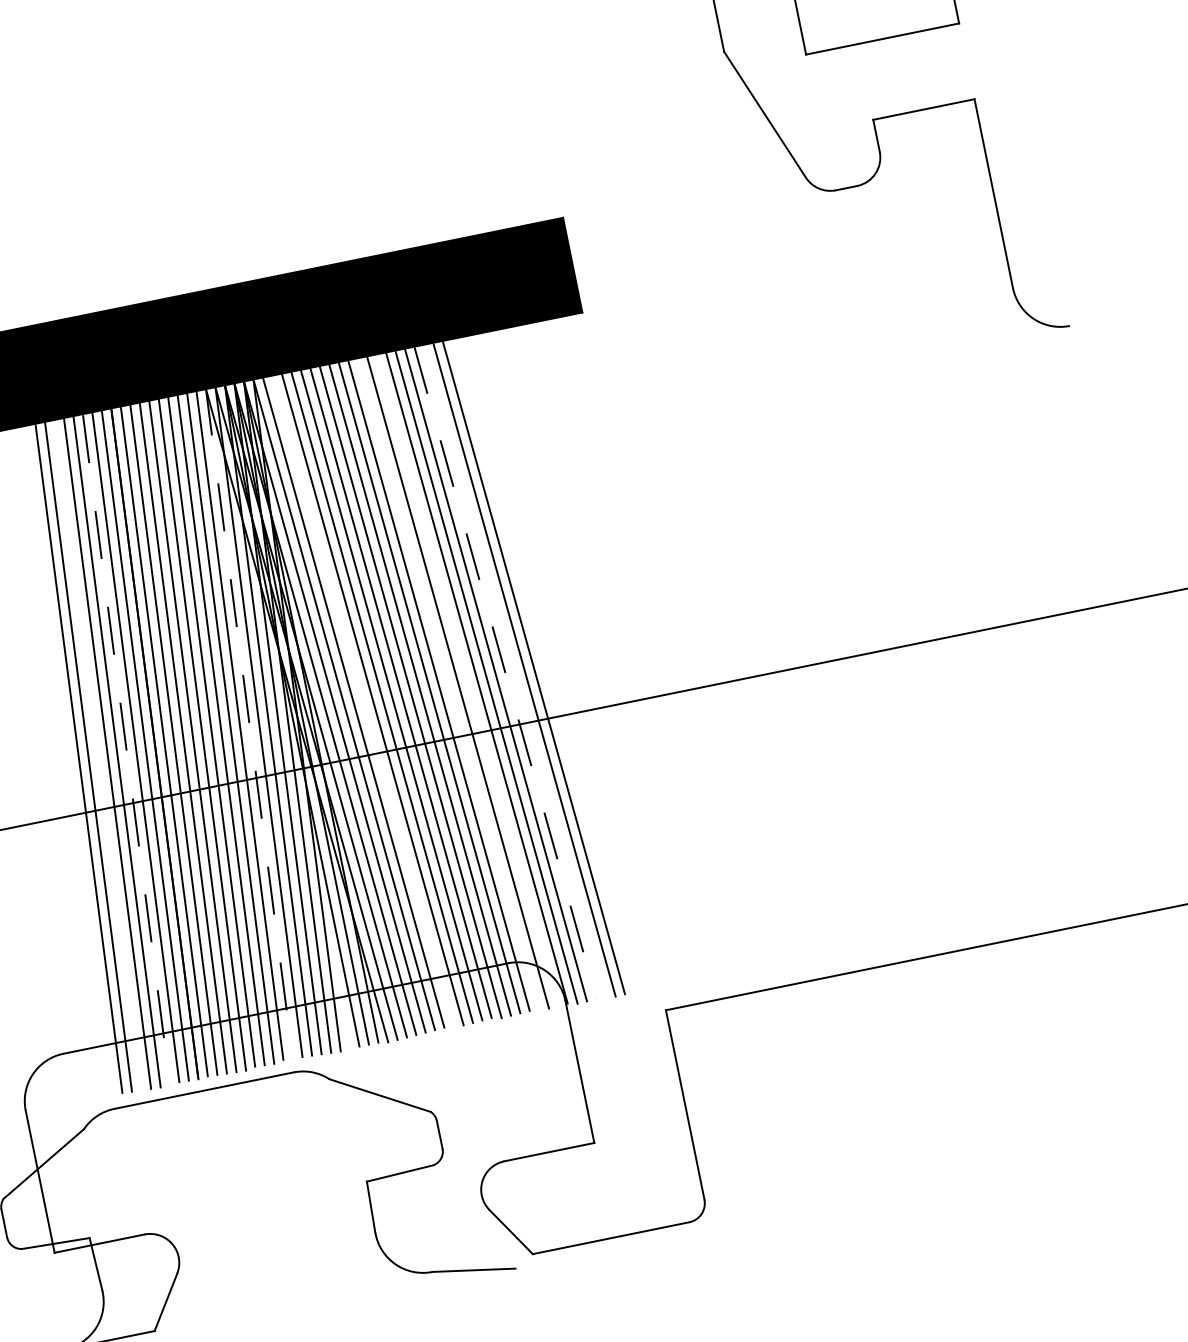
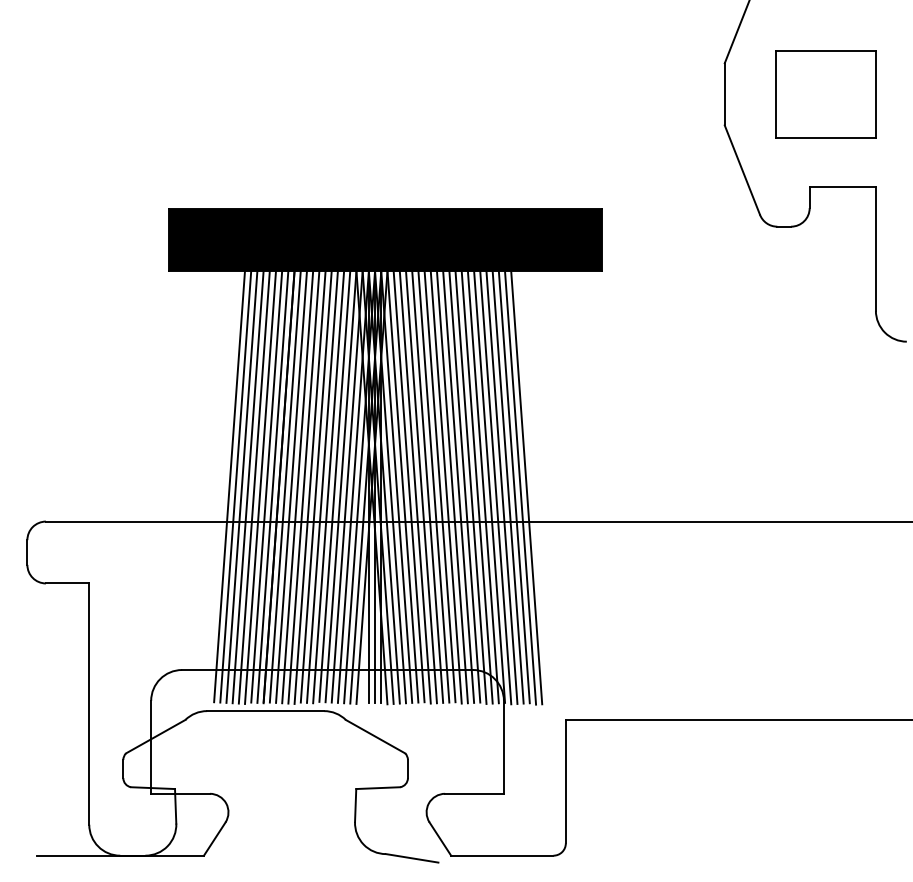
line: (513, 671) -> (513, 487), added
line: (505, 672) -> (508, 487), dashed -> solid
line: (466, 681) -> (482, 487), added
line: (447, 684) -> (470, 487), added
line: (362, 702) -> (414, 487), added
line: (250, 723) -> (341, 486), dashed -> solid
line: (126, 750) -> (260, 487), dashed -> solid
line: (97, 754) -> (241, 486), added

